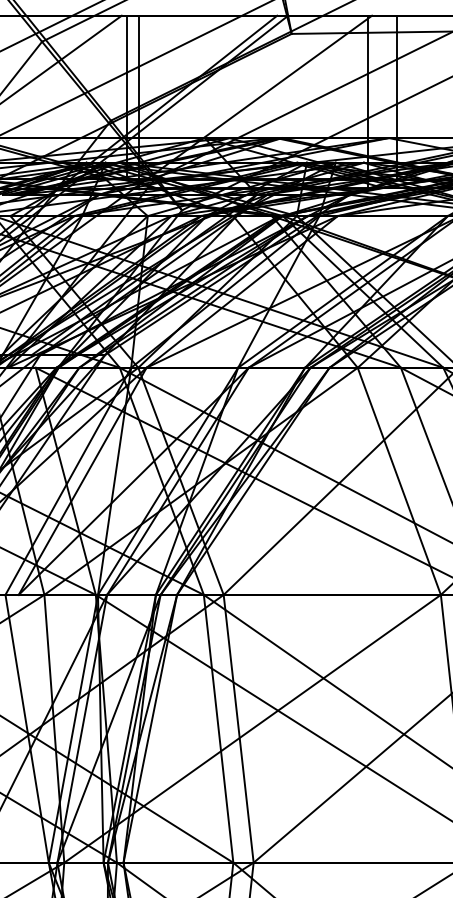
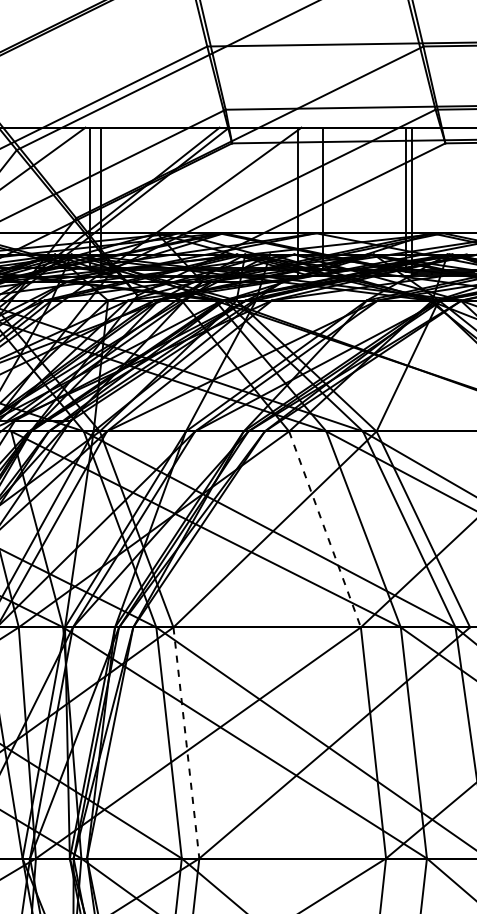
line: (399, 481) -> (325, 529), solid -> dashed
line: (238, 729) -> (186, 743), solid -> dashed

